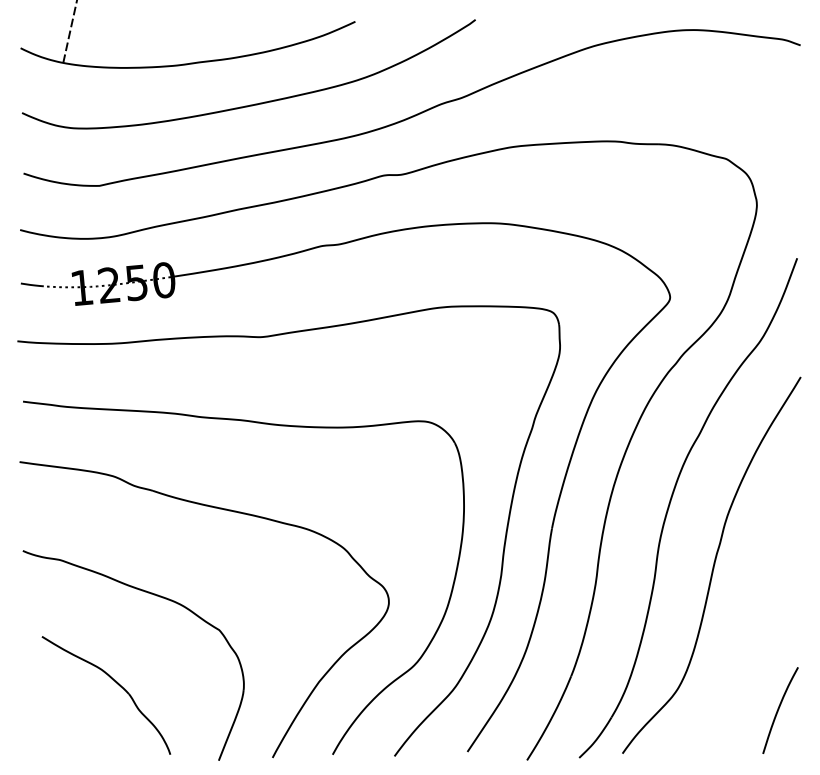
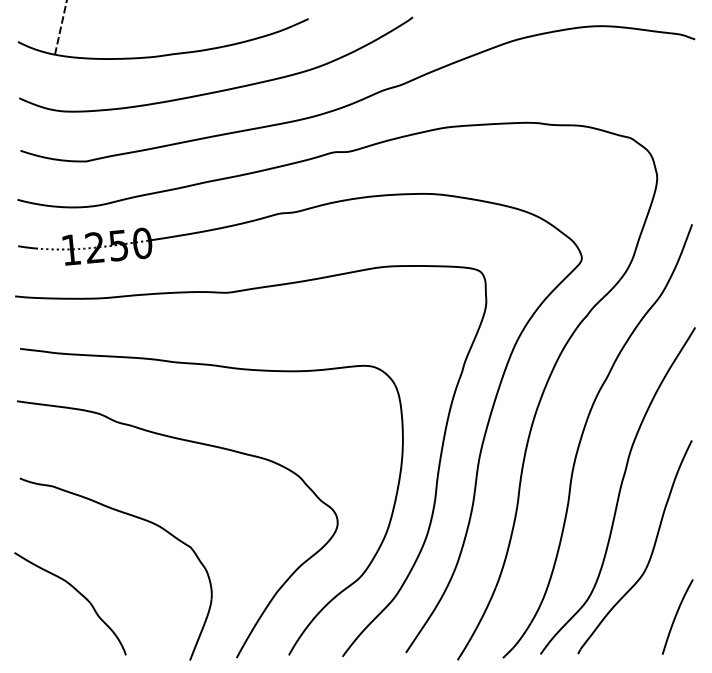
part: (750, 635) -> (651, 551), added
part: (115, 683) -> (78, 593), moved

